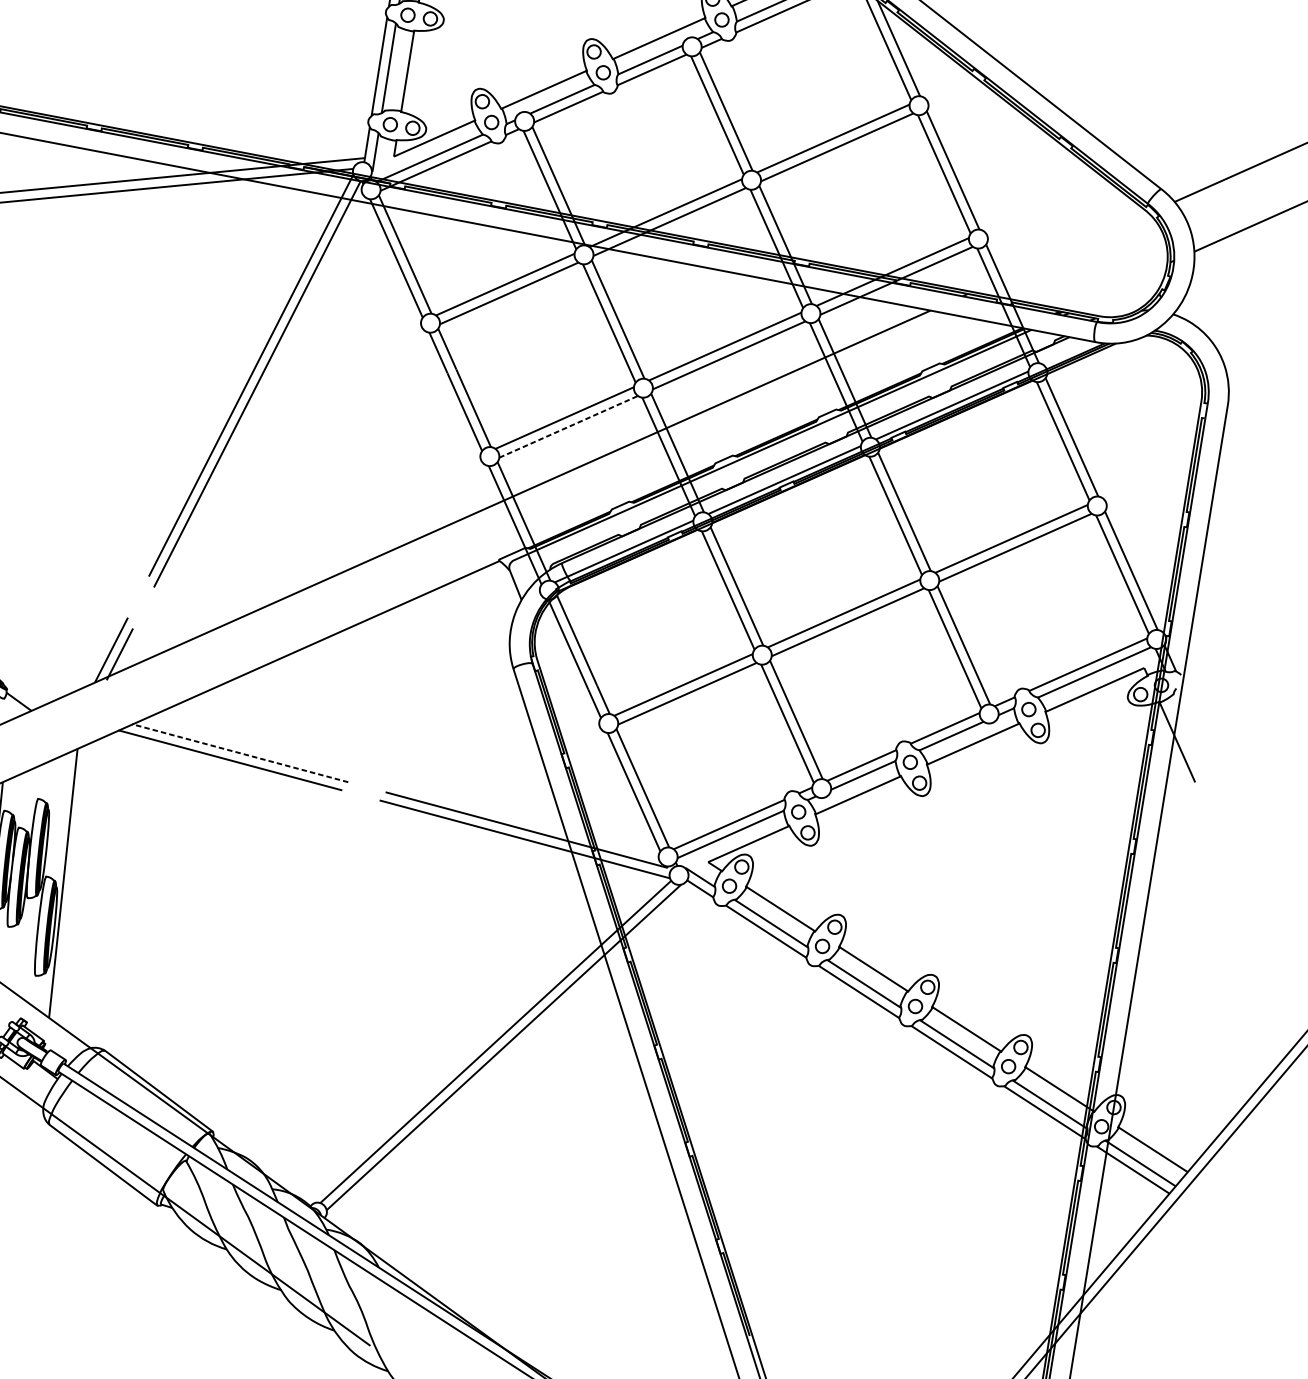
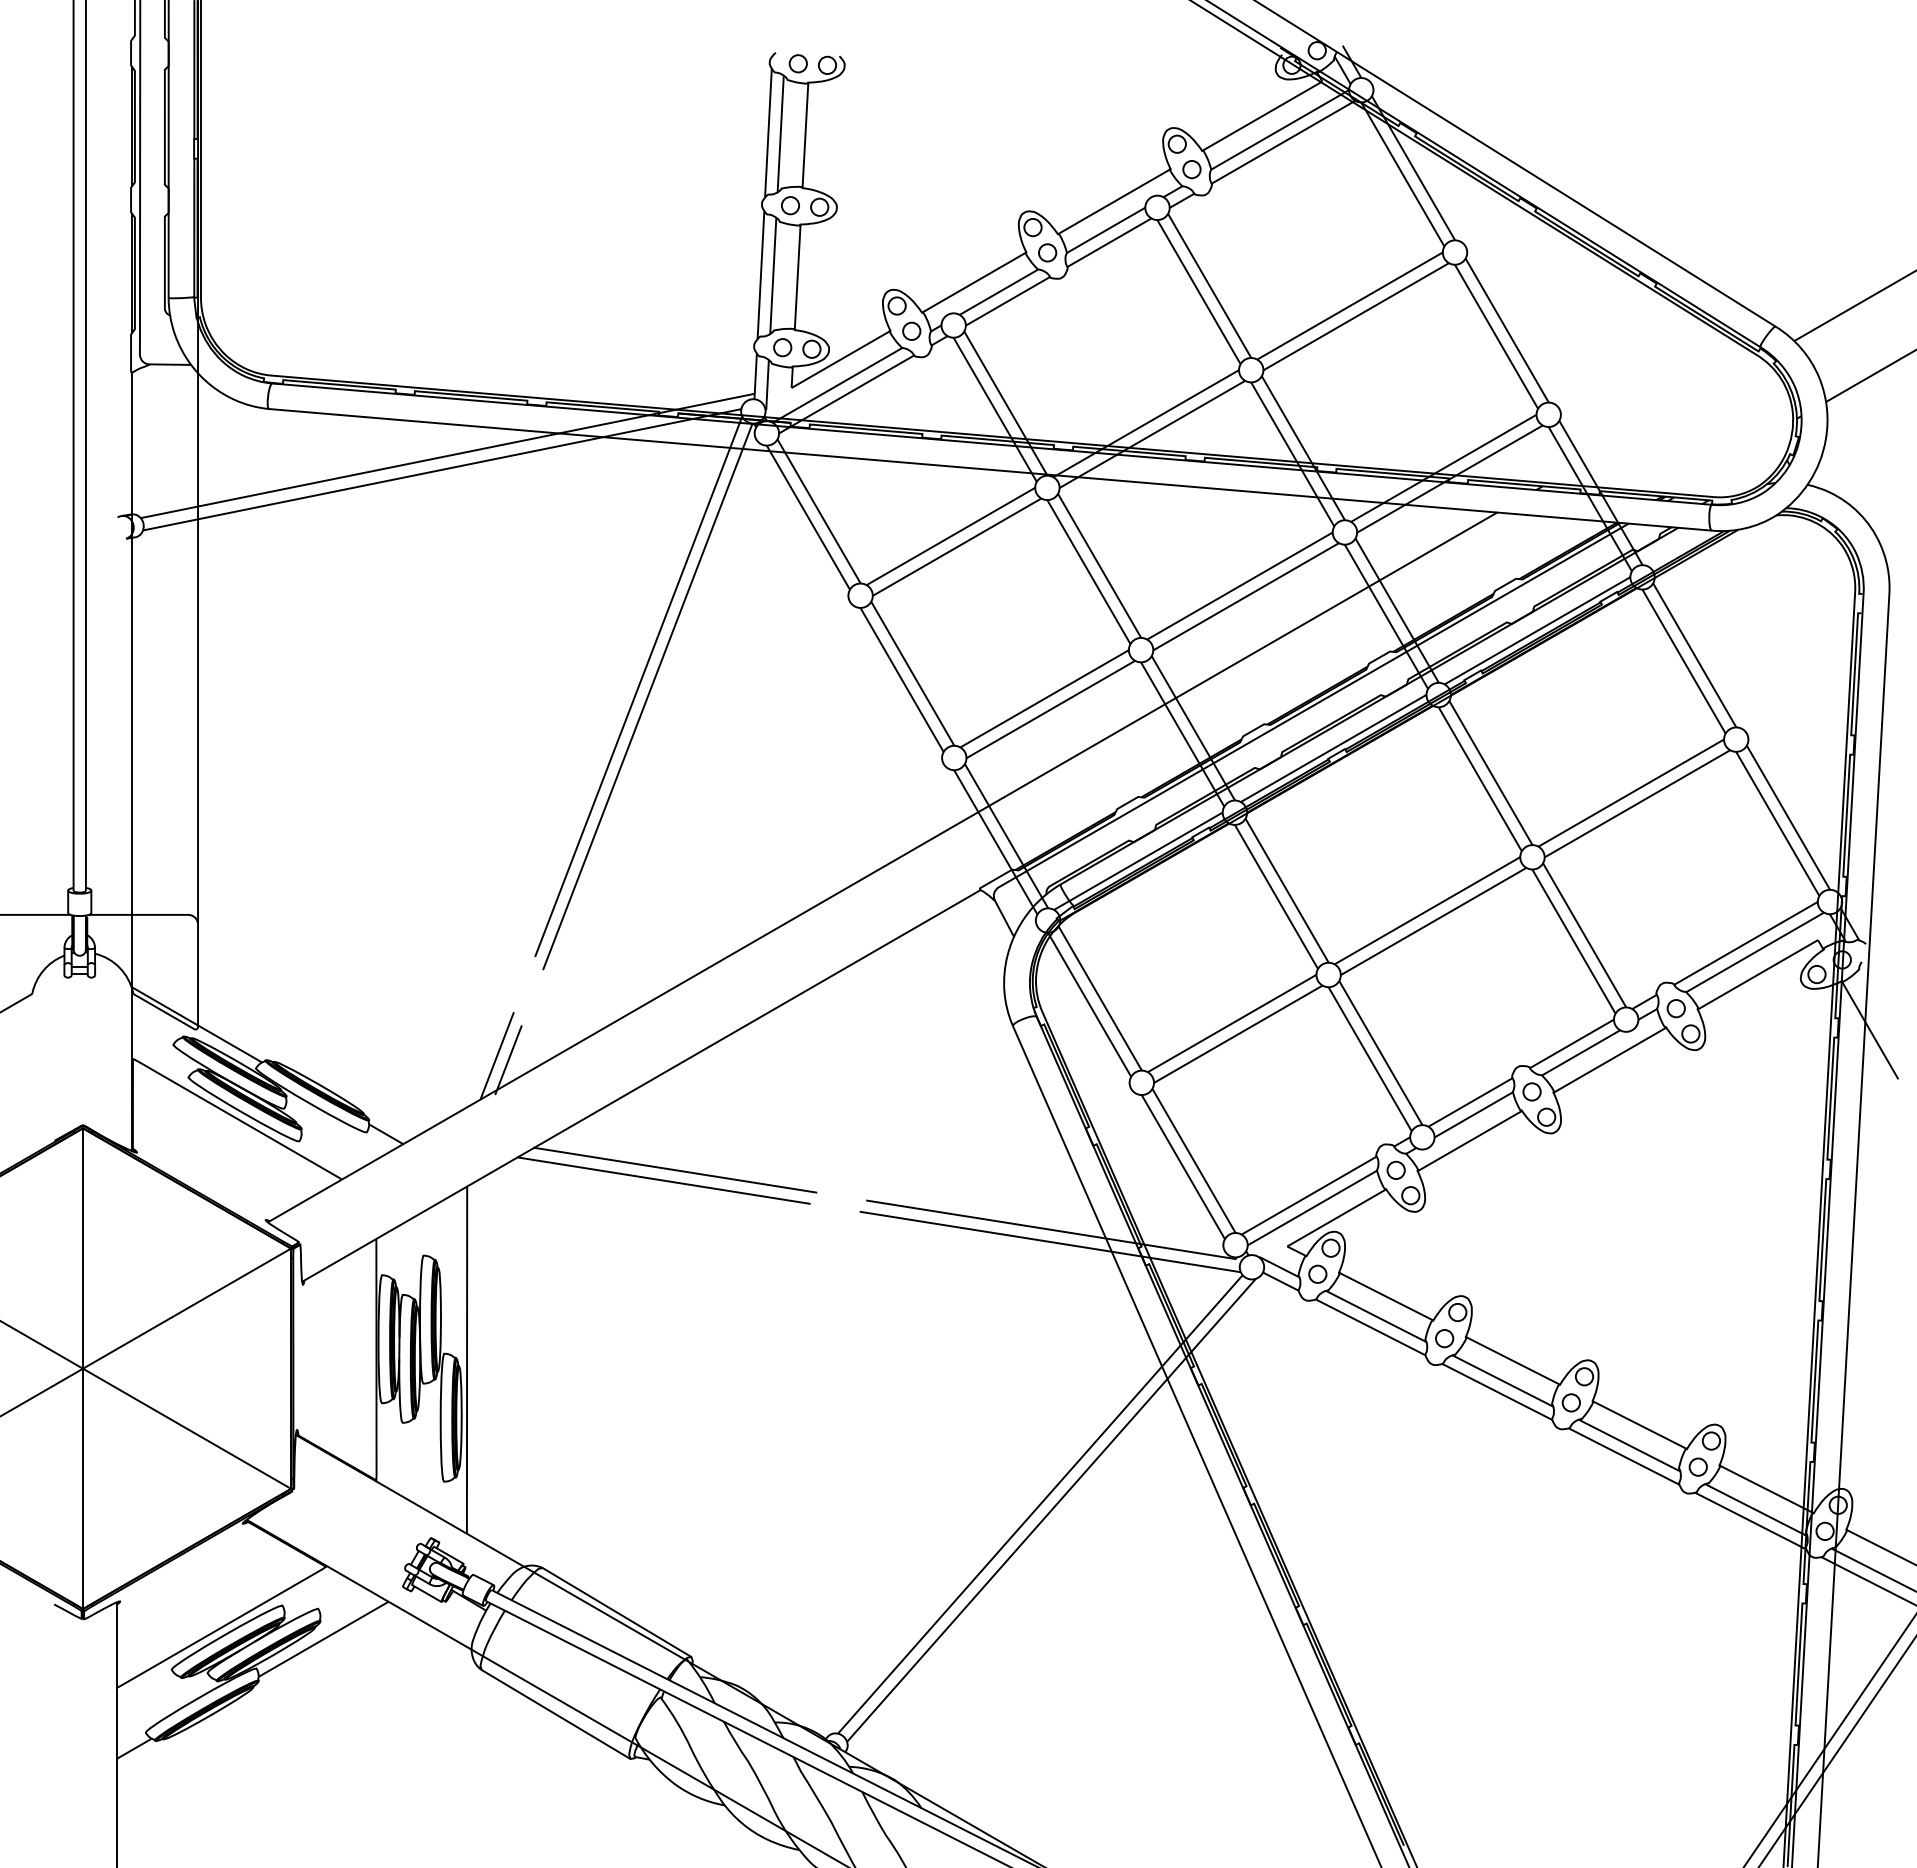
line: (569, 426) -> (1051, 709), dashed -> solid
line: (240, 753) -> (675, 1170), dashed -> solid

